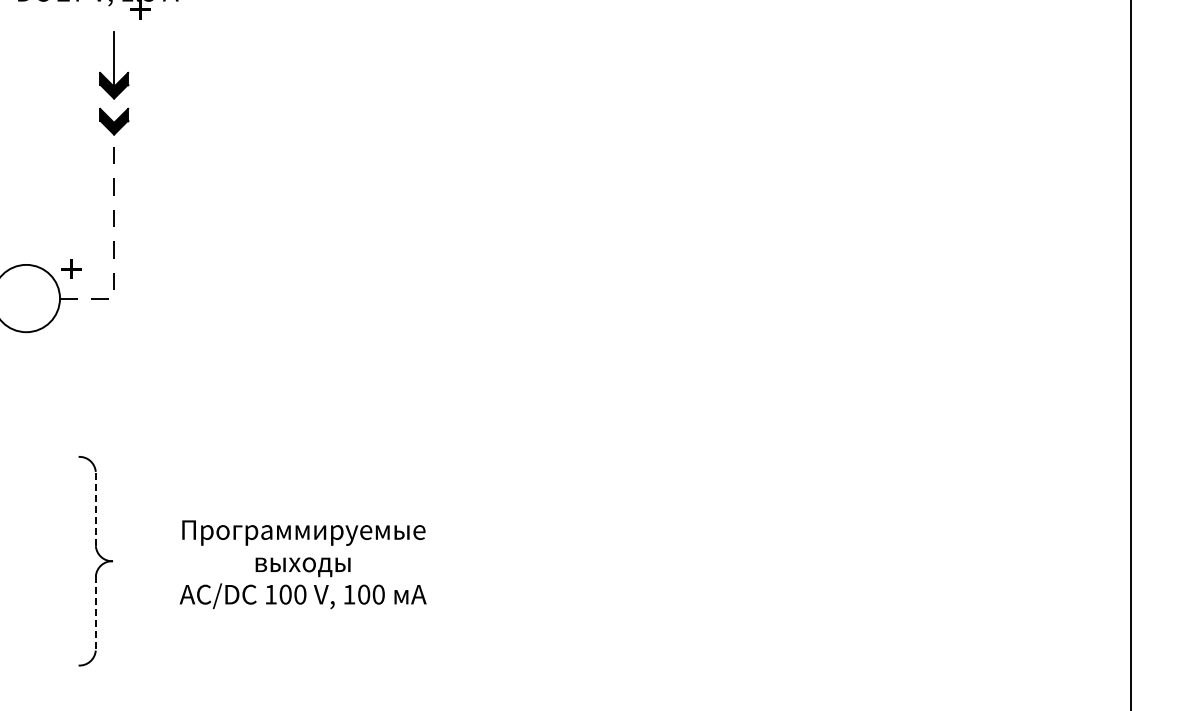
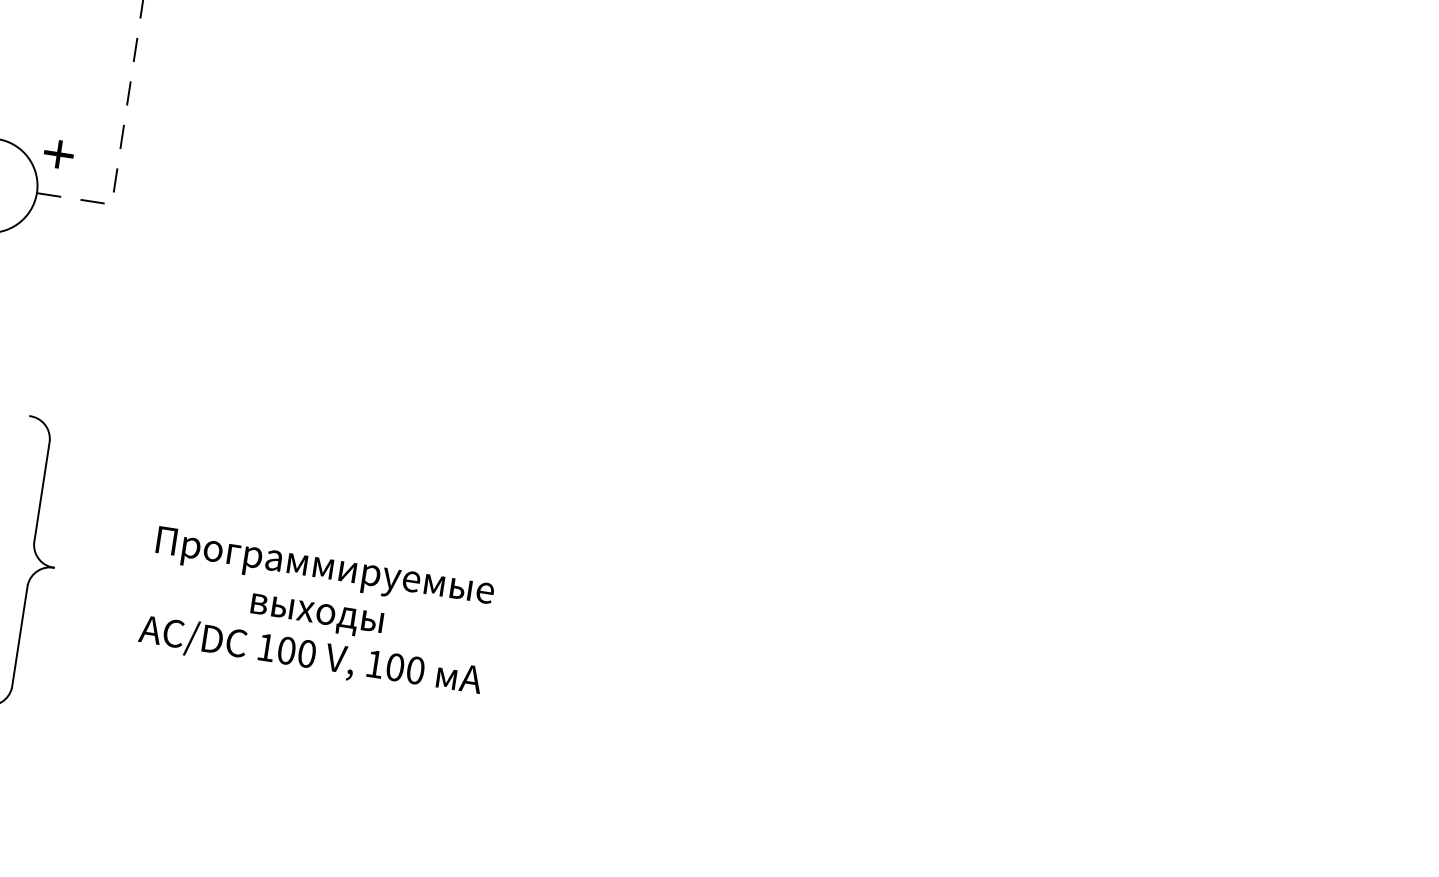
line: (95, 508) -> (41, 491), dashed -> solid
line: (95, 613) -> (19, 636), dashed -> solid

